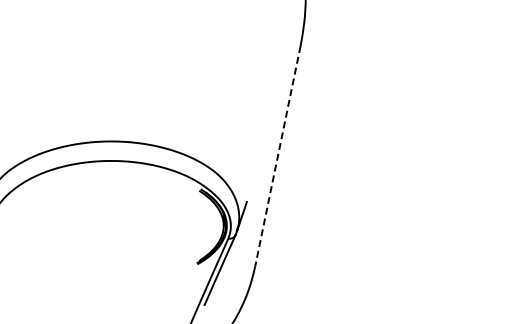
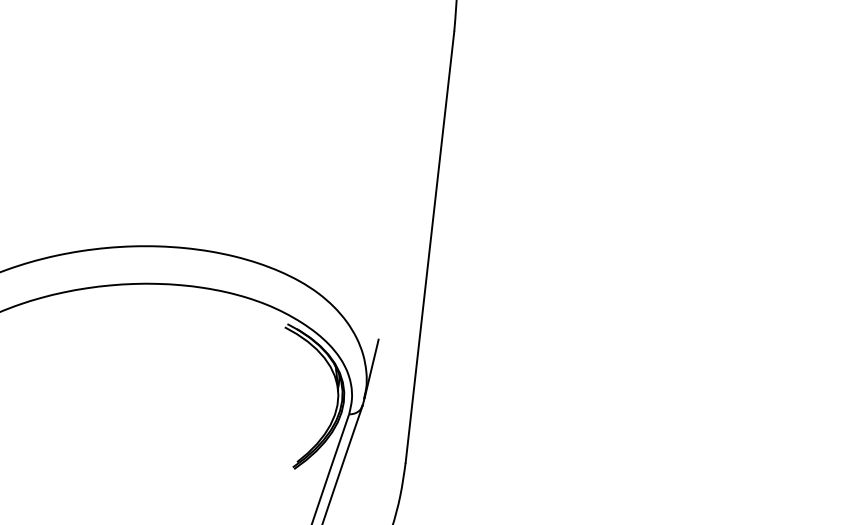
line: (277, 156) -> (429, 247), dashed -> solid

